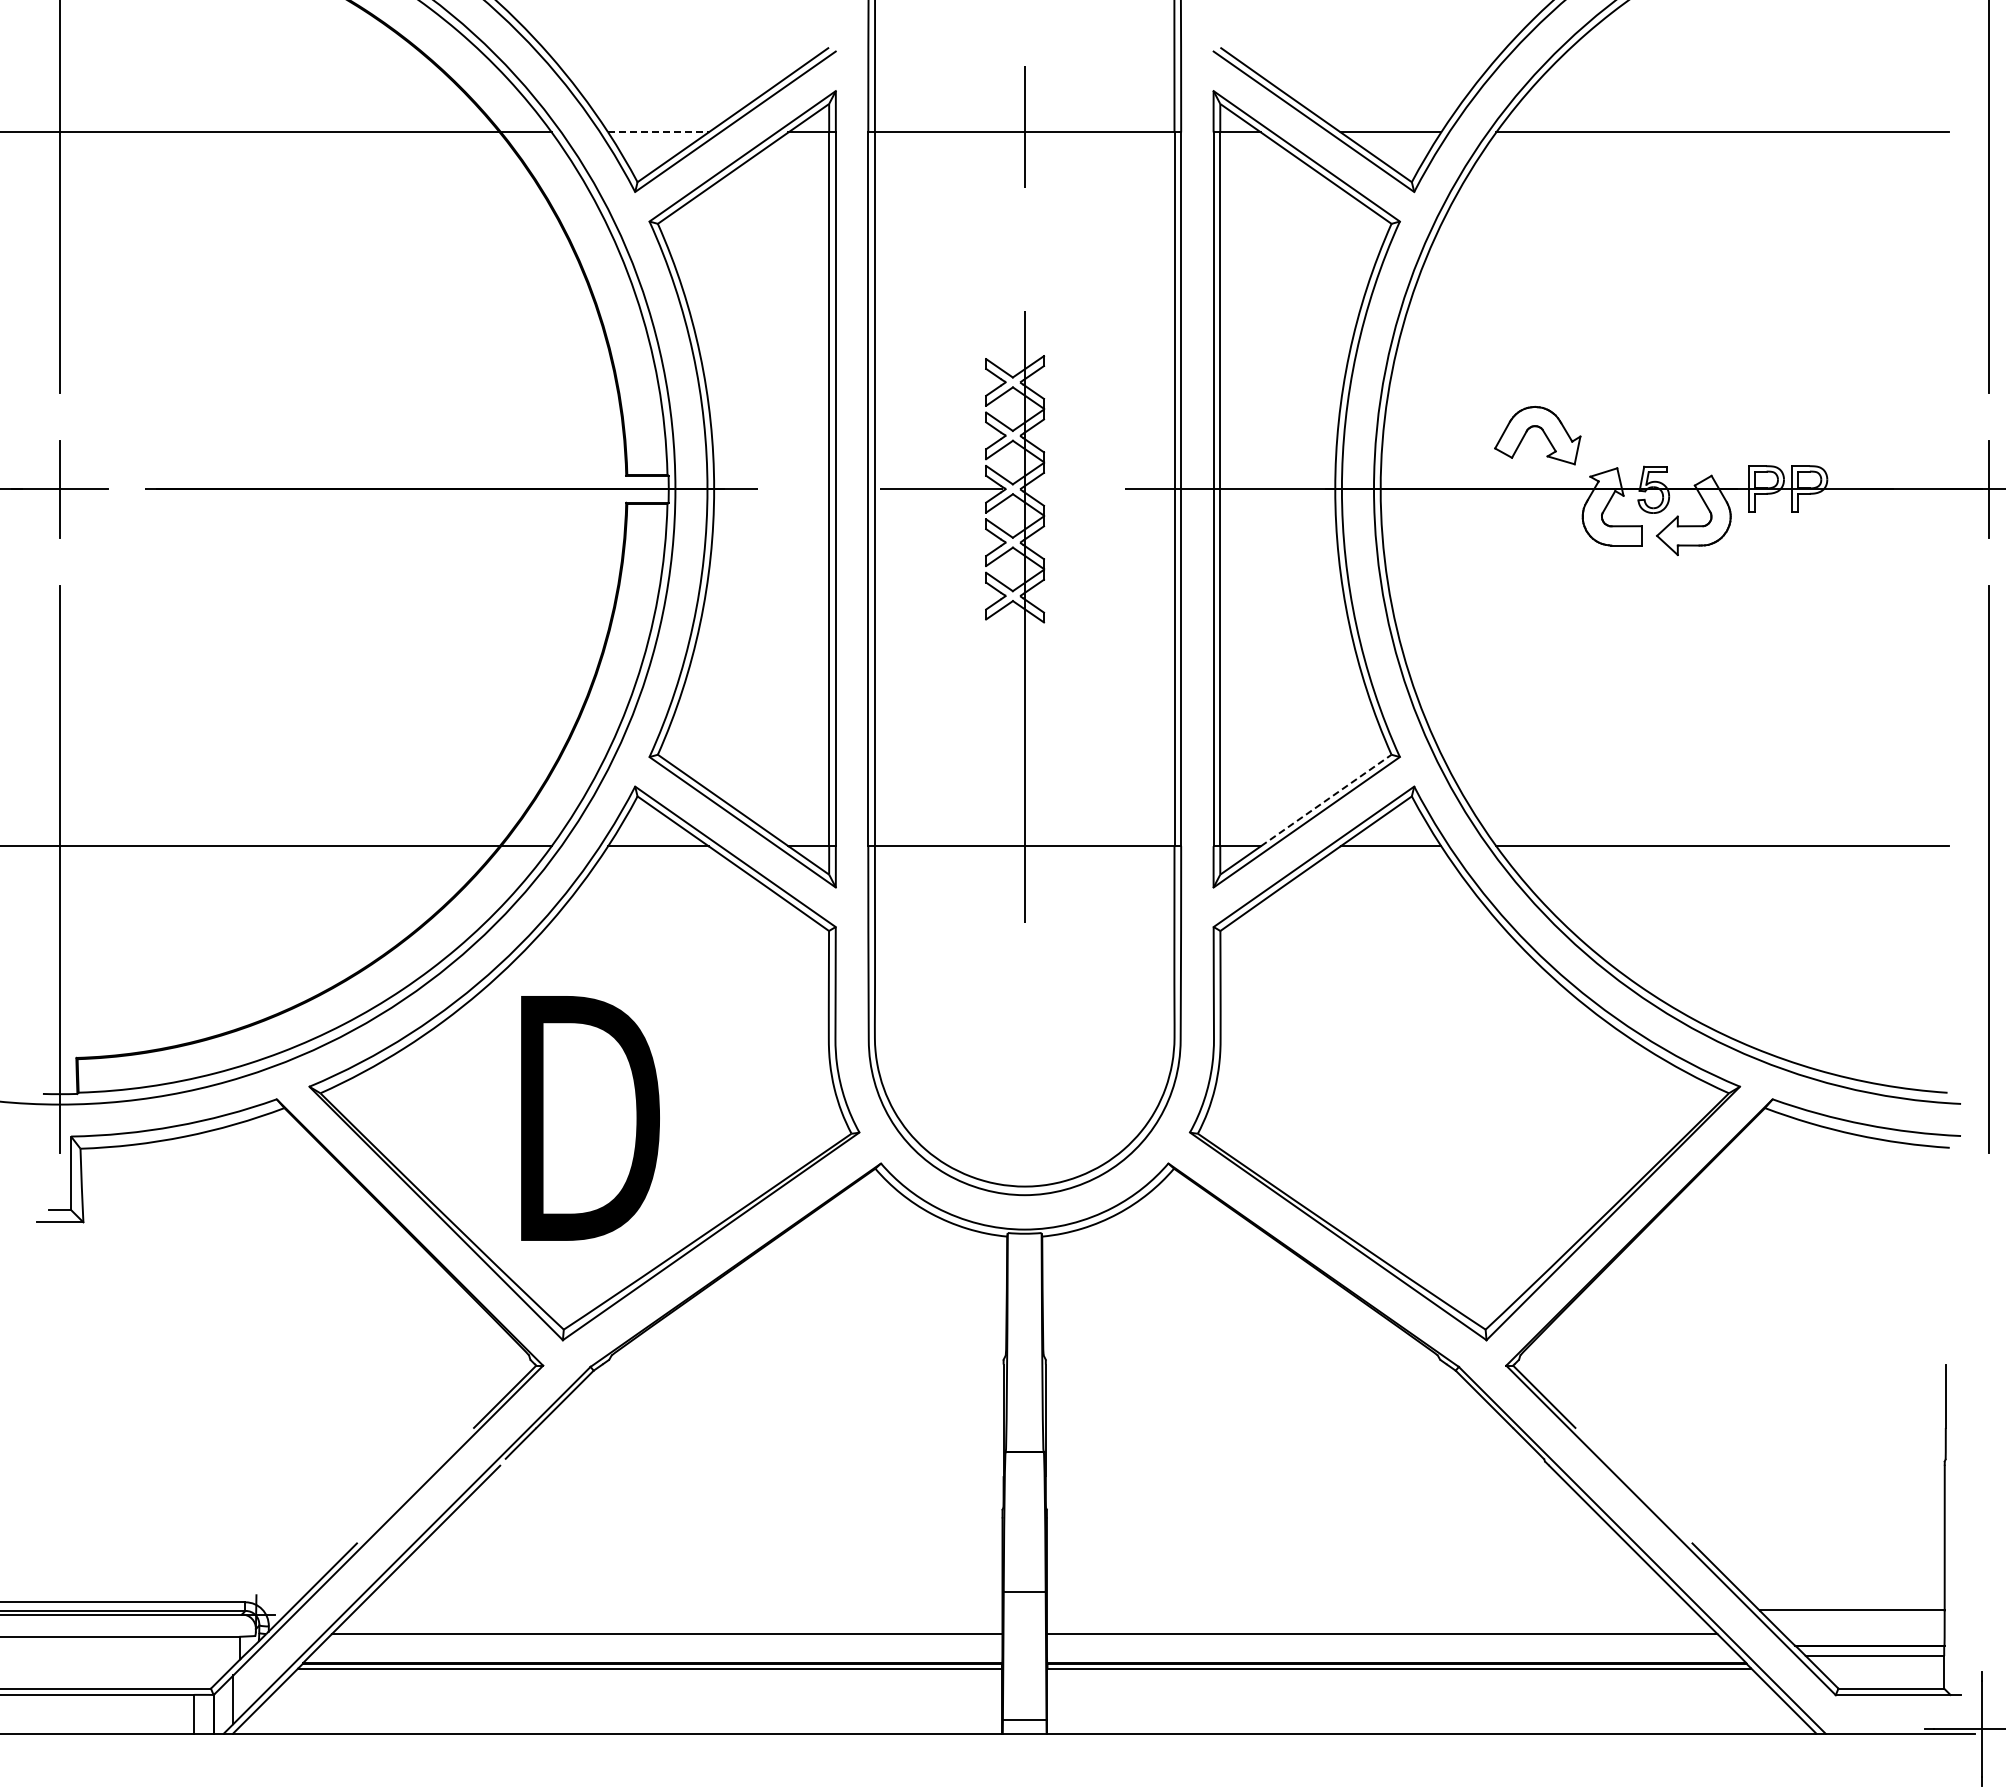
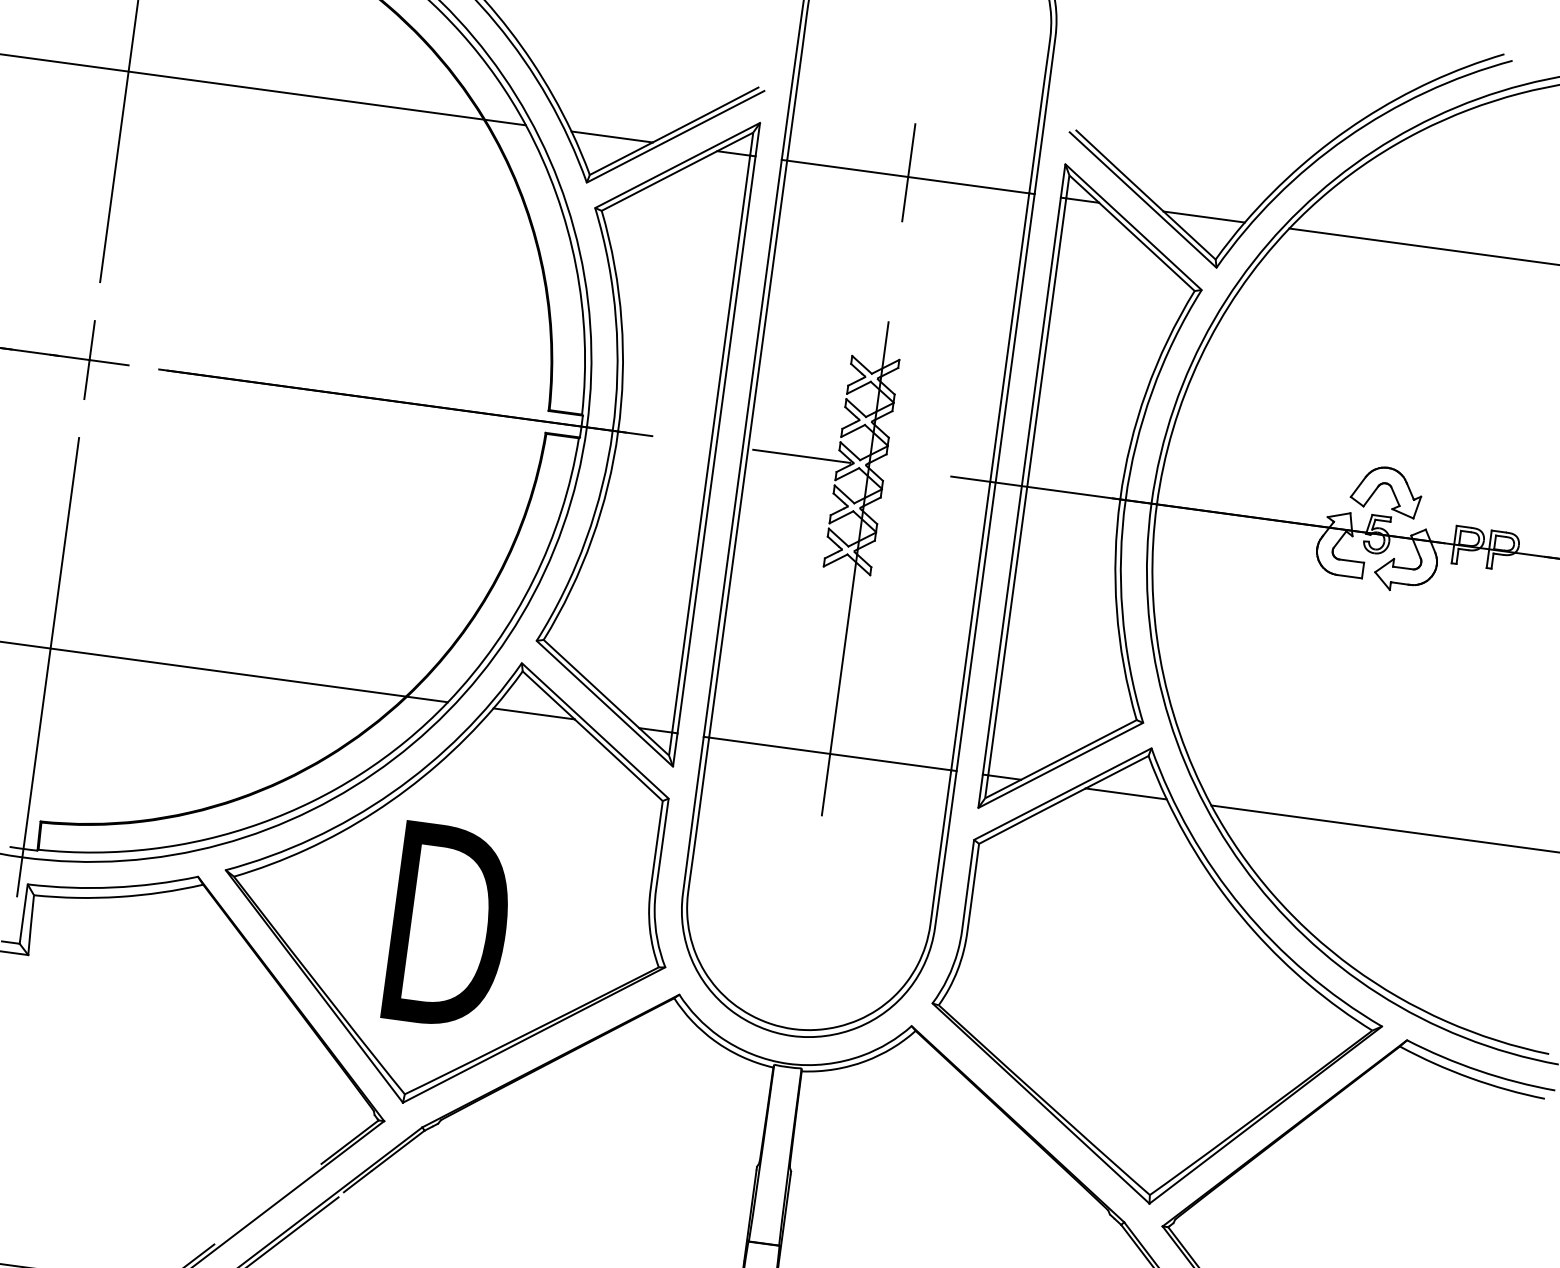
line: (658, 132) -> (612, 137), dashed -> solid
part: (1543, 433) -> (1391, 490), moved
line: (1326, 800) -> (1079, 749), dashed -> solid

